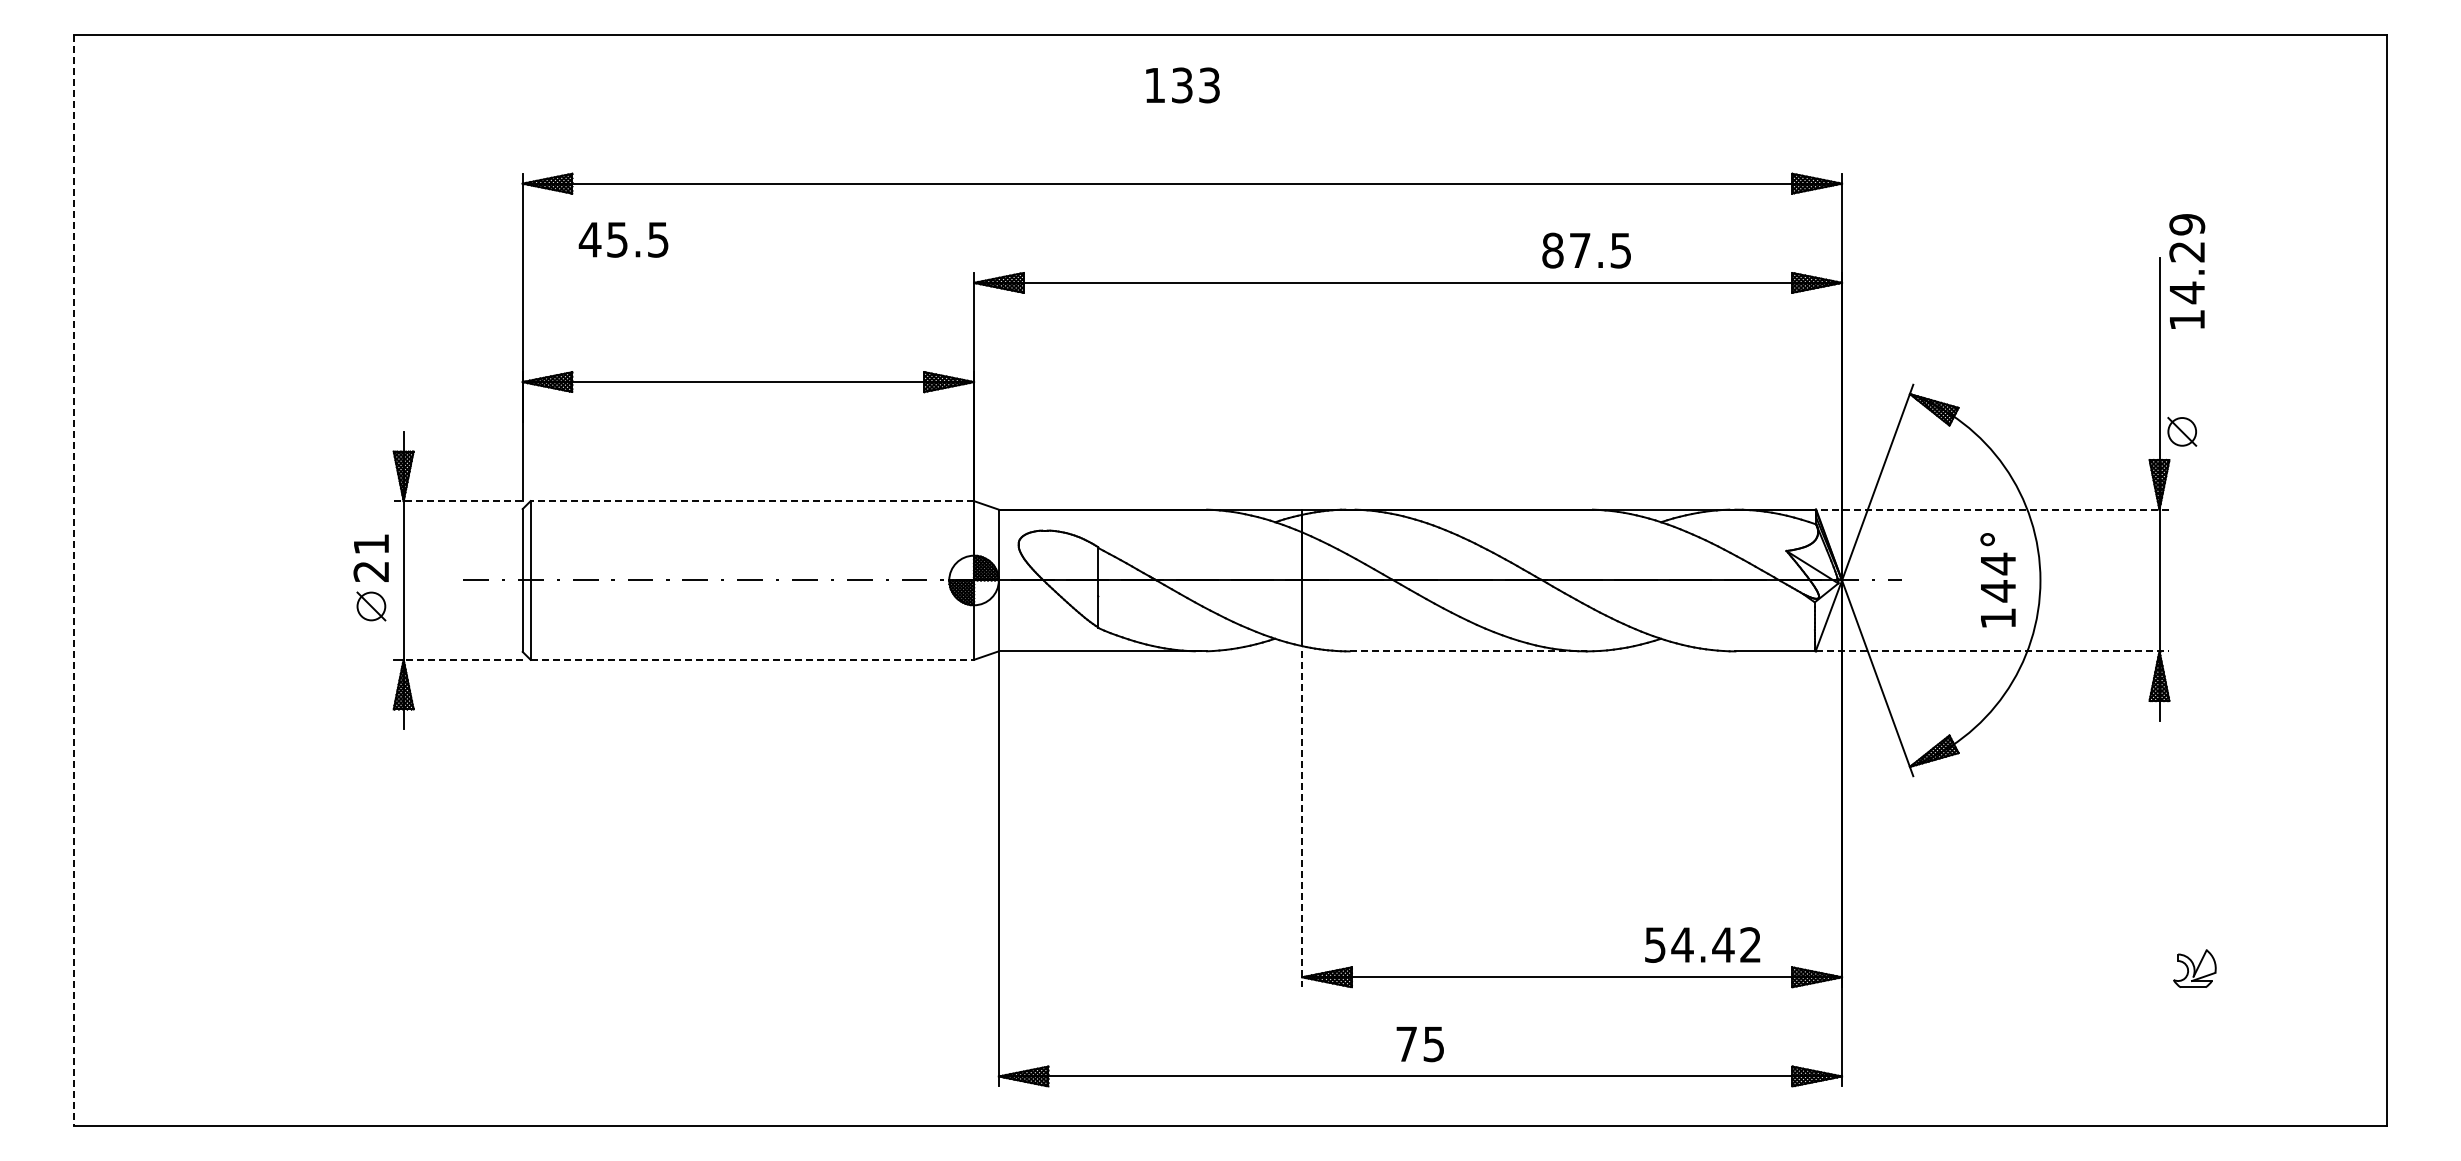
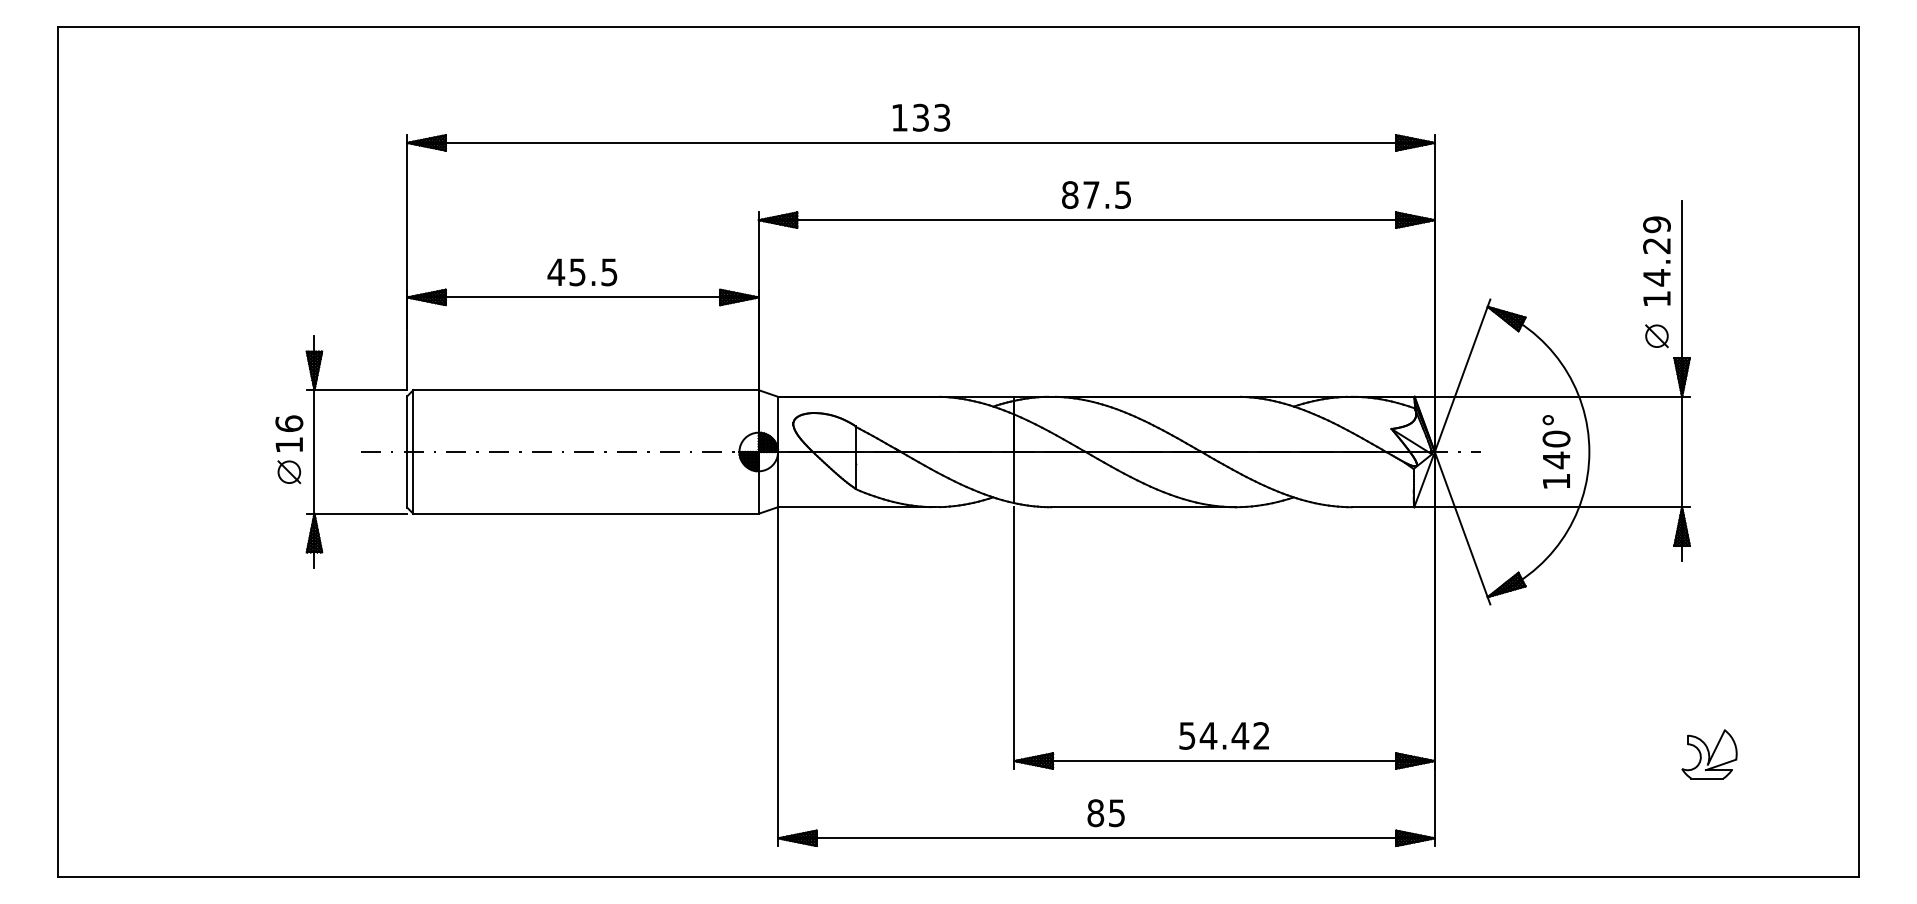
text: (1182, 85) -> (921, 117), moved
text: (623, 239) -> (582, 272), moved
text: (1586, 250) -> (1096, 194), moved
text: (2187, 271) -> (1657, 261), moved
part: (2182, 431) -> (1657, 335), moved
line: (458, 501) -> (357, 390), dashed -> solid
line: (752, 501) -> (586, 390), dashed -> solid
line: (1992, 509) -> (1552, 396), dashed -> solid
text: (371, 557) -> (289, 434), 21 -> 16
text: (1998, 563) -> (1556, 438), 144° -> 140°
line: (73, 580) -> (57, 452), dashed -> solid
line: (1468, 651) -> (1143, 507), dashed -> solid
line: (1992, 651) -> (1552, 507), dashed -> solid
line: (463, 659) -> (361, 513), dashed -> solid
line: (752, 659) -> (586, 513), dashed -> solid
line: (1302, 819) -> (1014, 638), dashed -> solid
text: (1702, 944) -> (1224, 735), moved
part: (2194, 968) -> (1709, 754), size x1.67
text: (1406, 1044) -> (1095, 813), 75 -> 85

